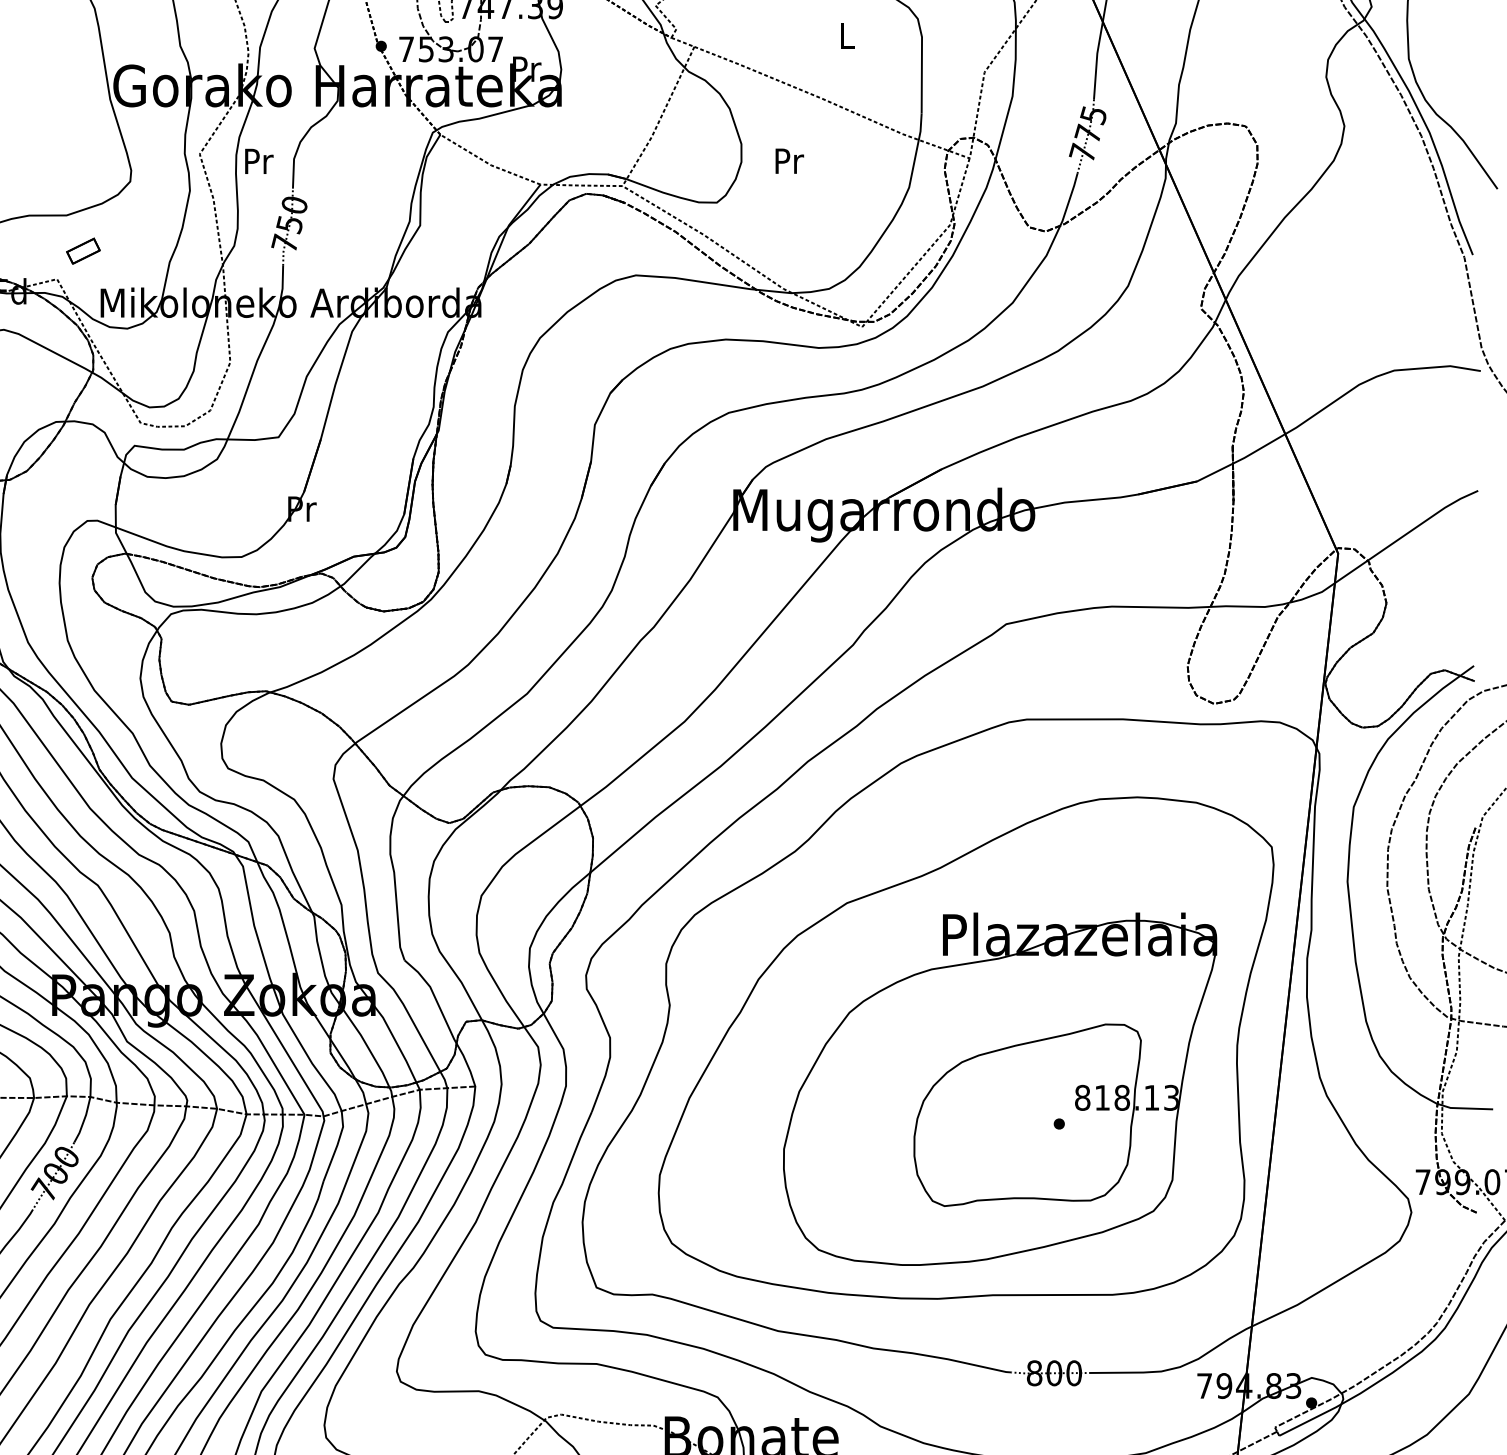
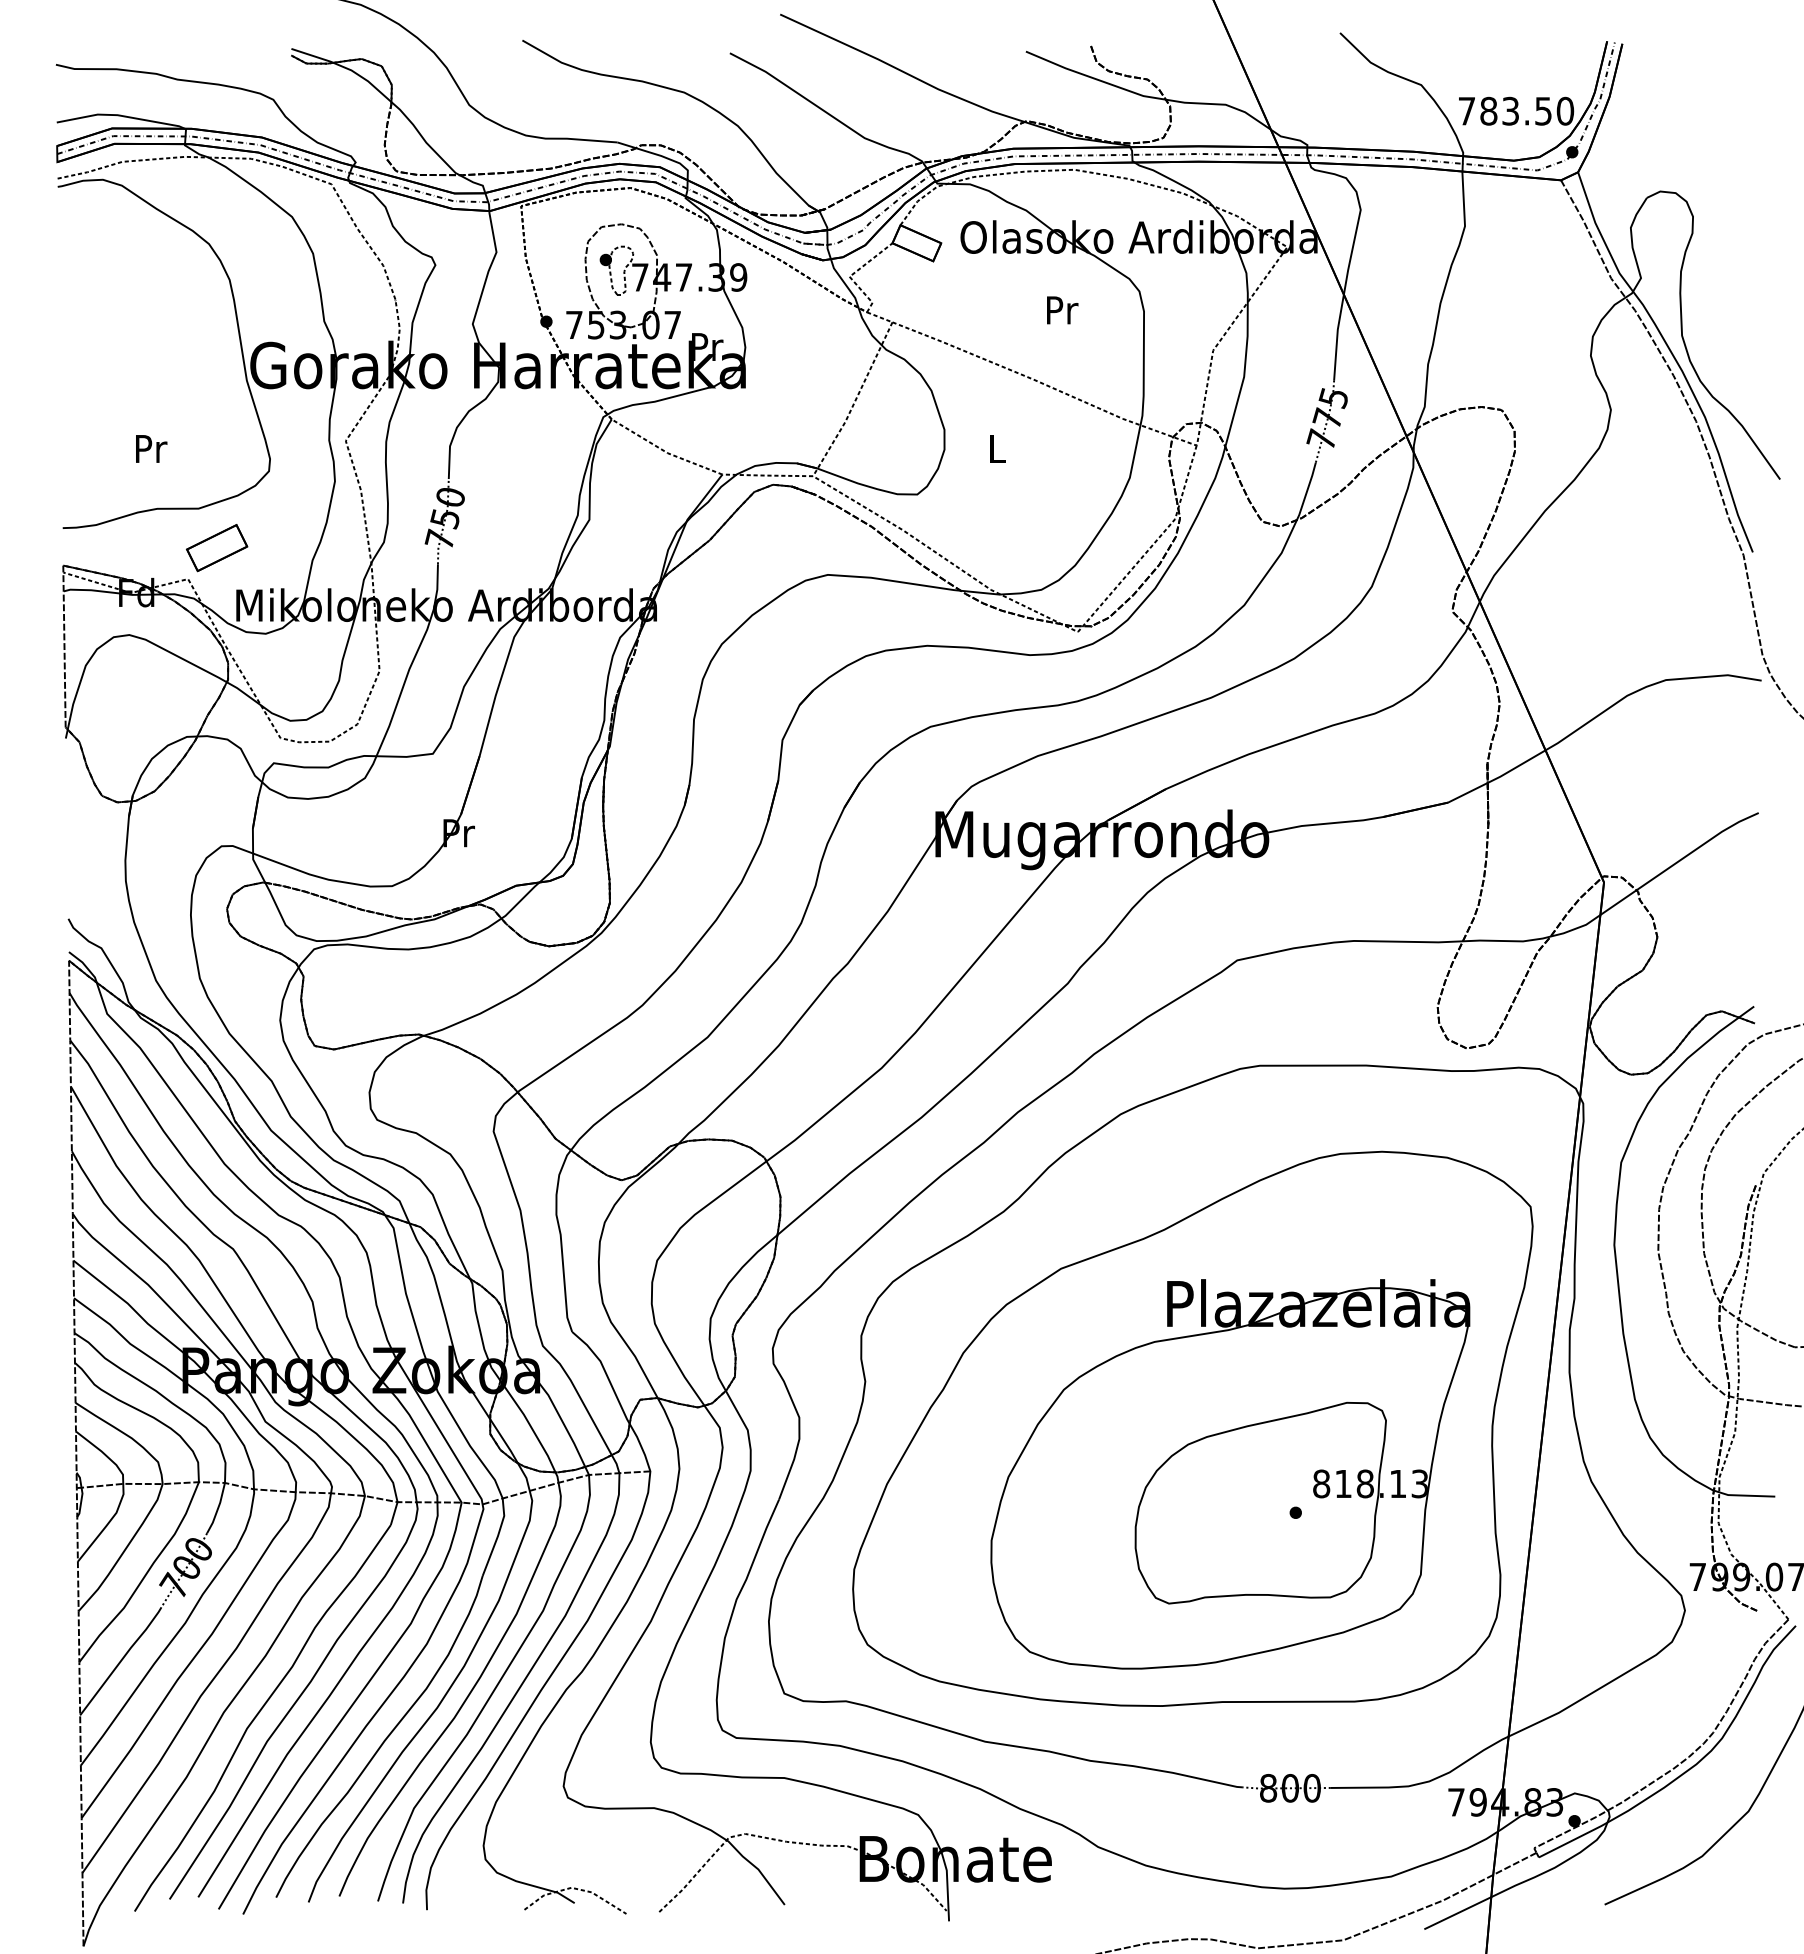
text: (848, 36) -> (1062, 310), L -> Pr
text: (259, 161) -> (151, 448), moved
text: (789, 161) -> (997, 448), Pr -> L
part: (83, 251) -> (217, 548), size x1.67

